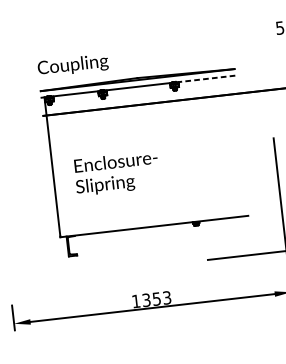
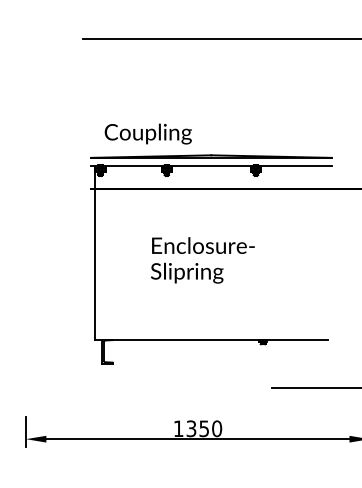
text: (72, 65) -> (147, 133), moved
line: (205, 79) -> (294, 166), dashed -> solid
text: (116, 173) -> (202, 260), moved
text: (167, 297) -> (217, 428), 1353 -> 1350

